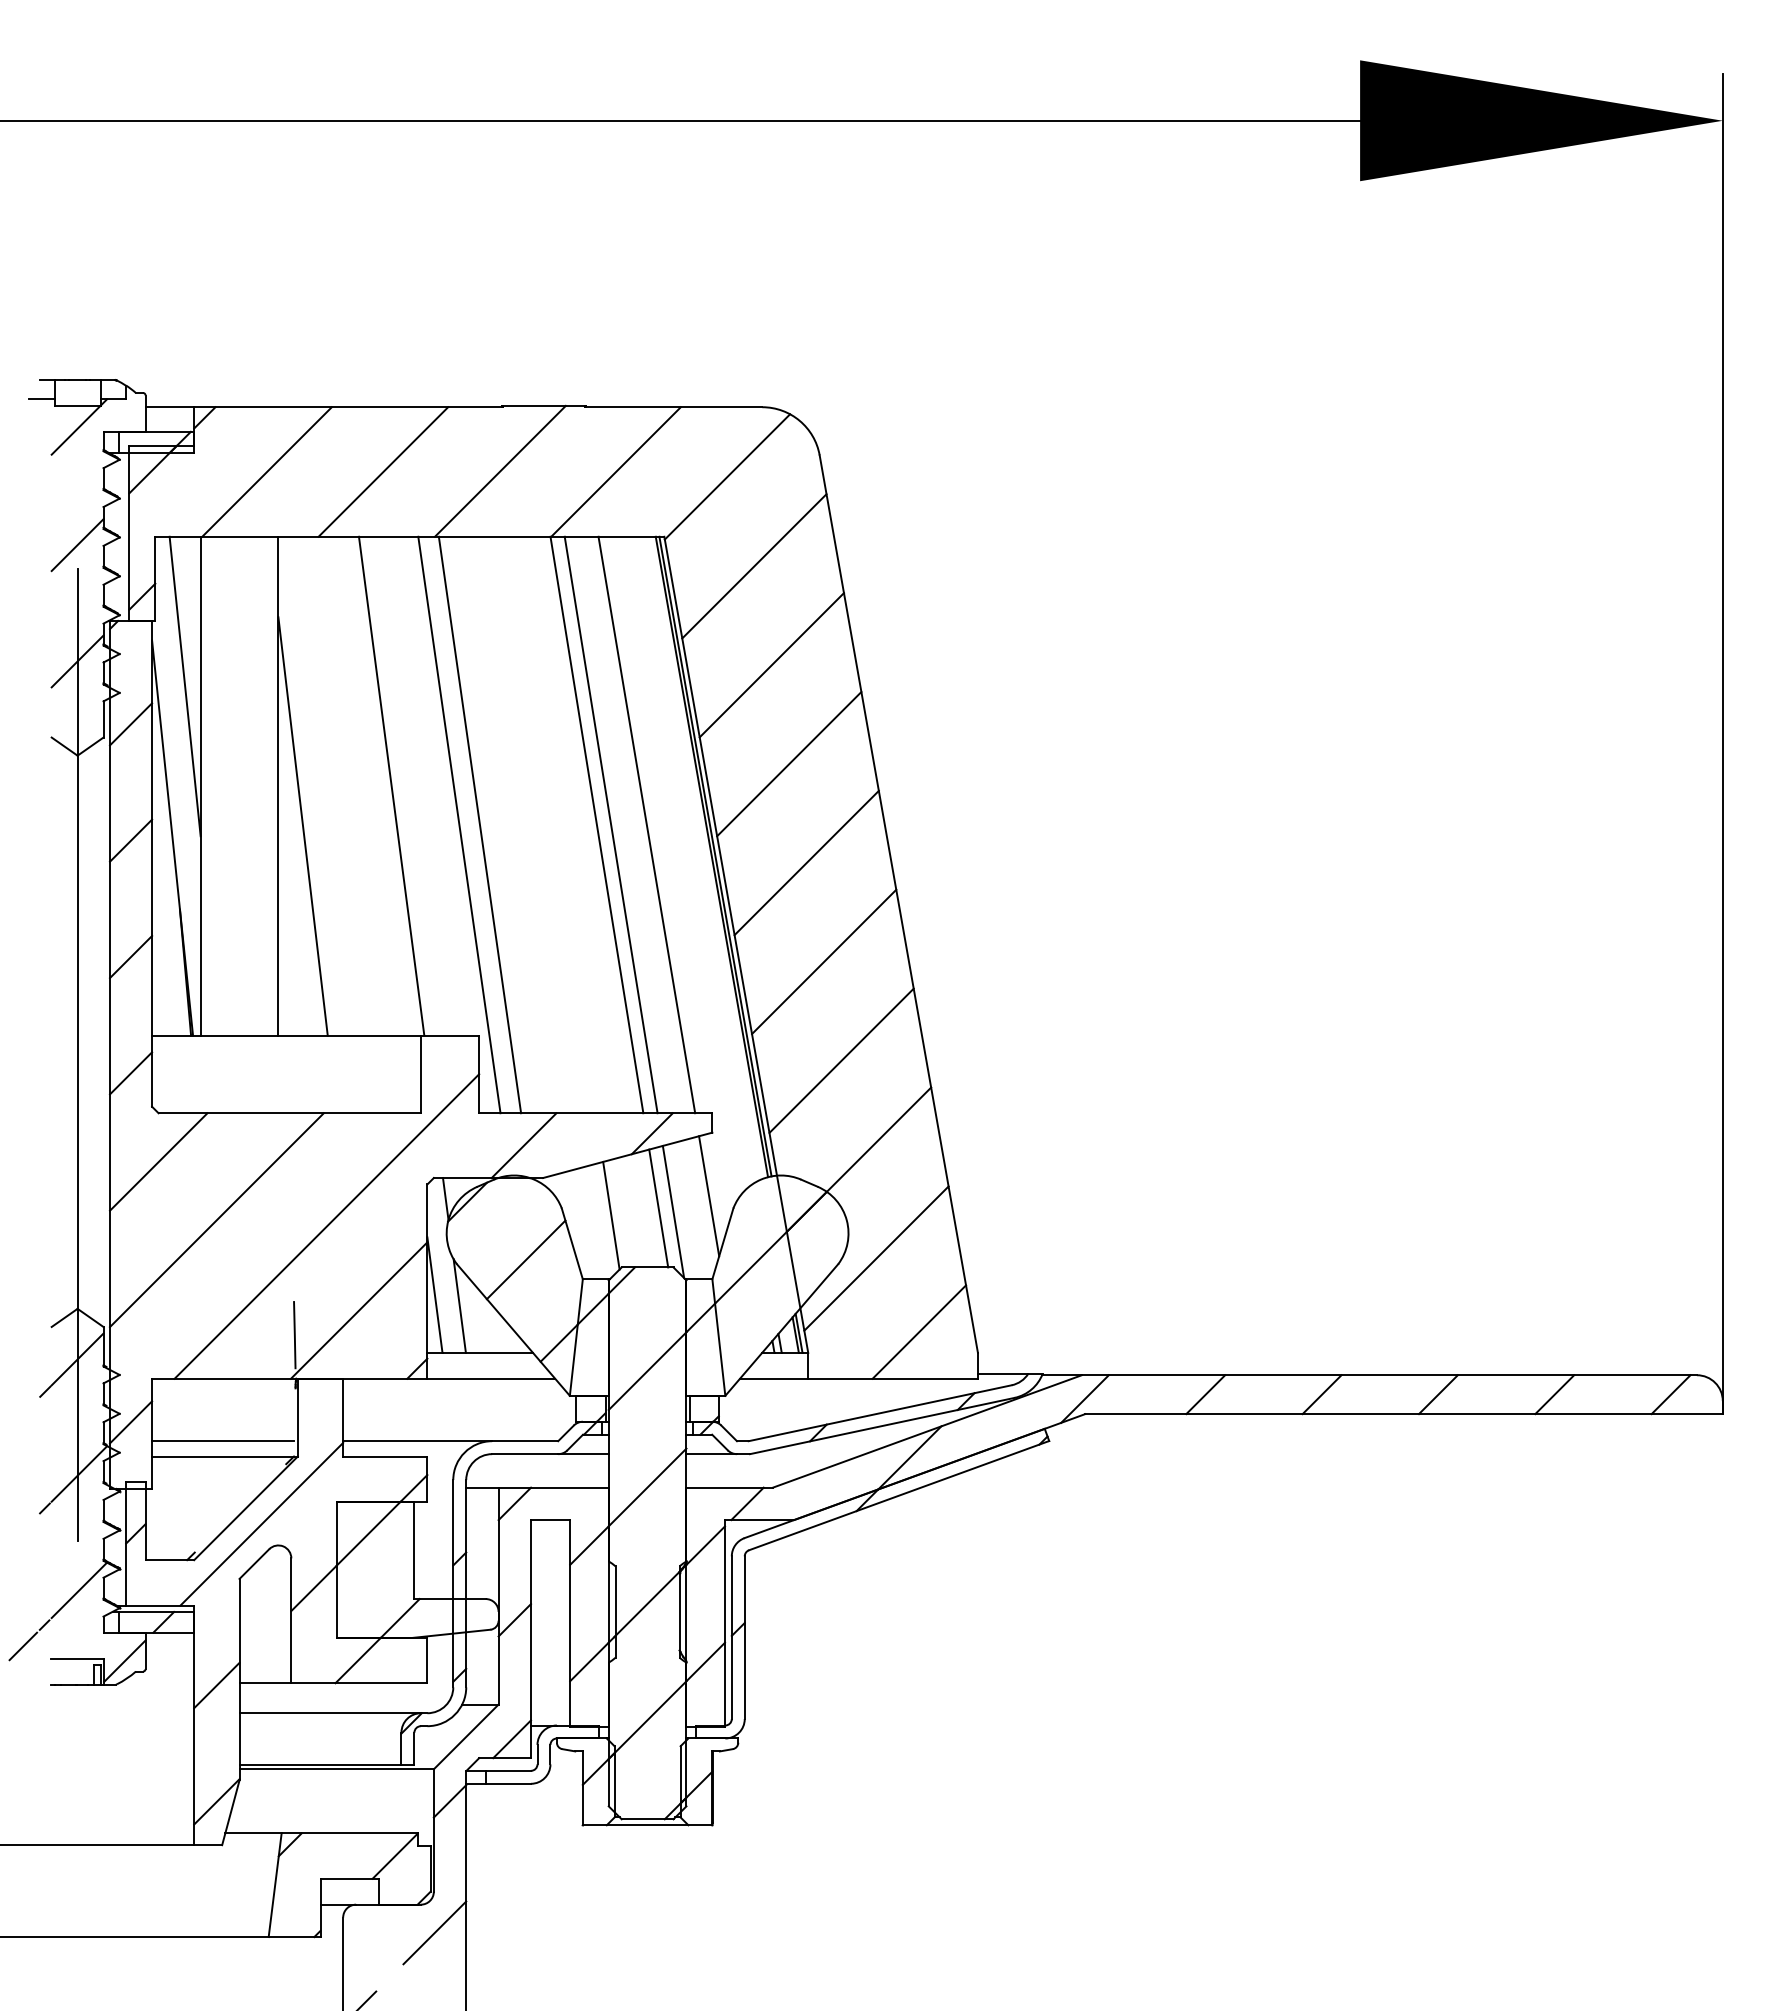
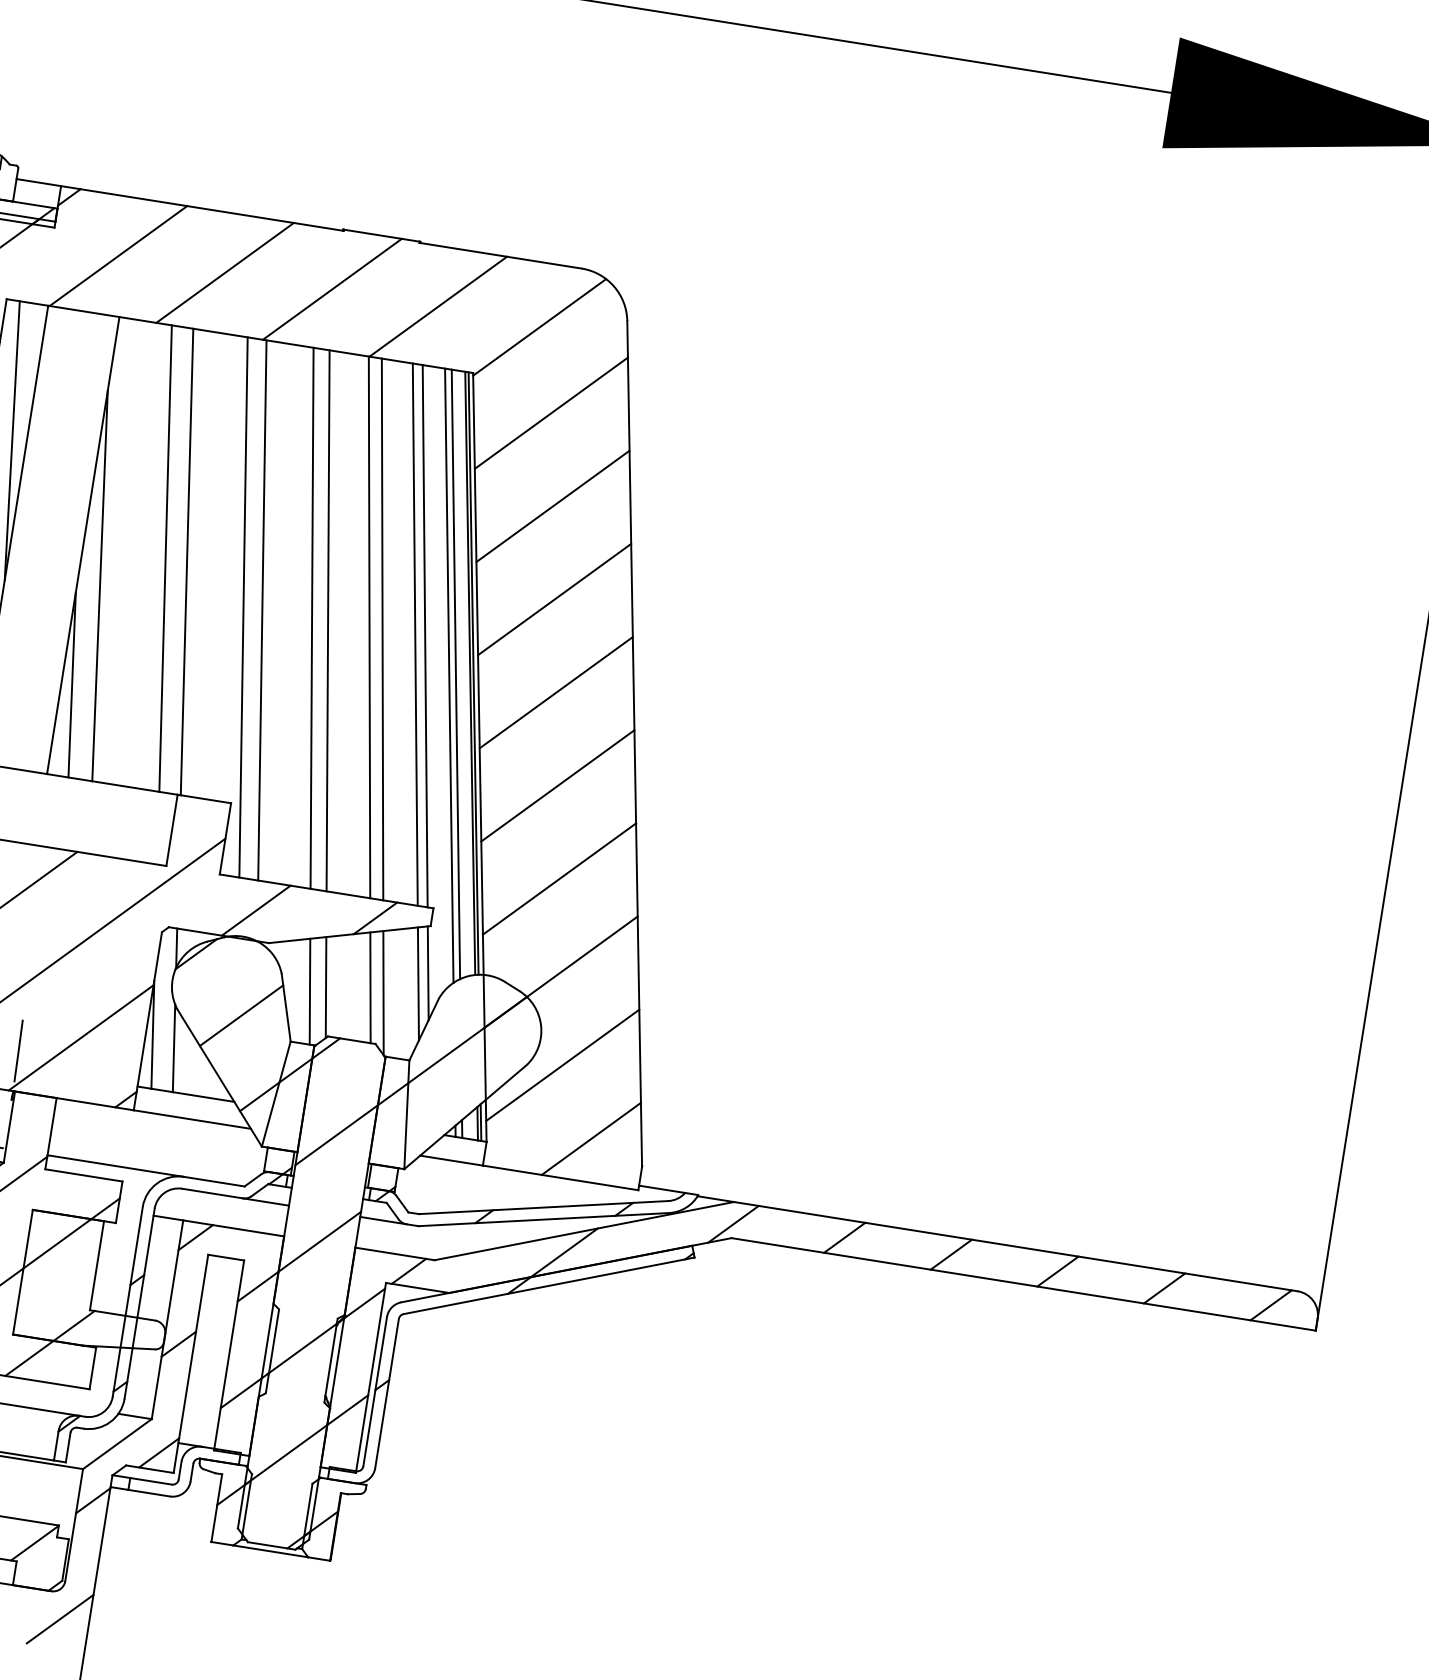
line: (367, 785) -> (165, 557), added
line: (534, 824) -> (312, 617), added
line: (551, 824) -> (327, 620), added
line: (657, 824) -> (425, 635), added
line: (696, 860) -> (455, 674), added
line: (689, 862) -> (448, 675), added
line: (289, 936) -> (71, 684), added
line: (717, 1183) -> (427, 973), added
line: (594, 1222) -> (309, 991), added

